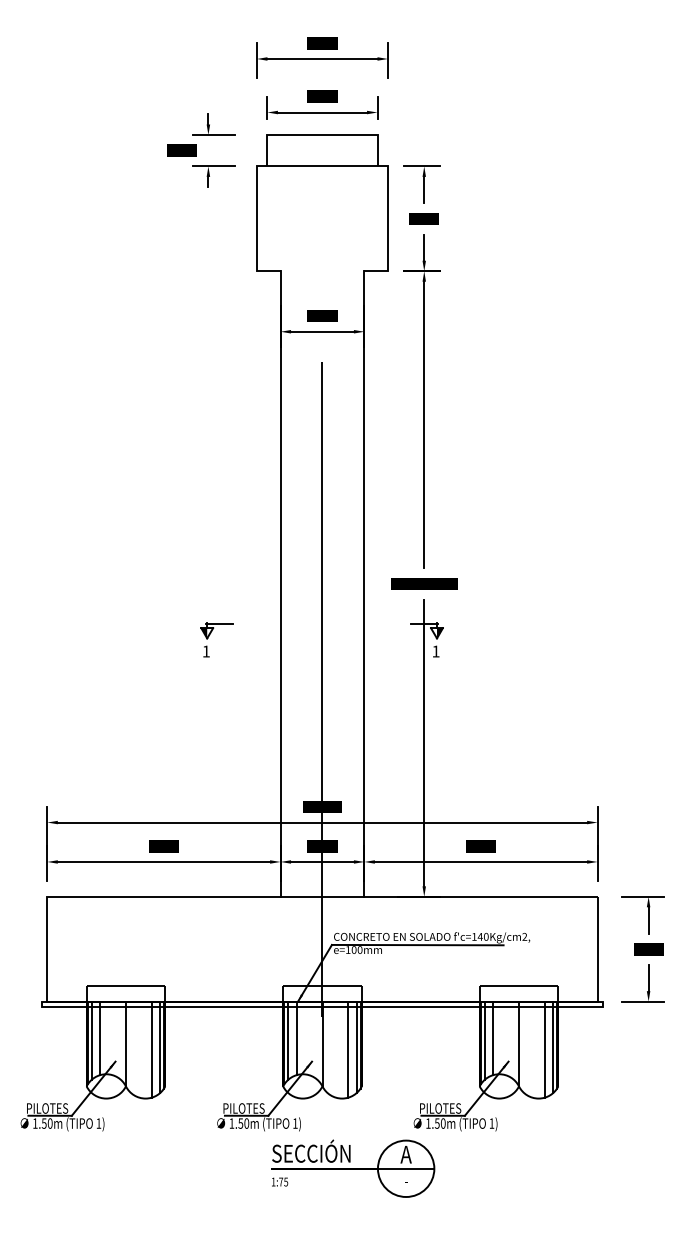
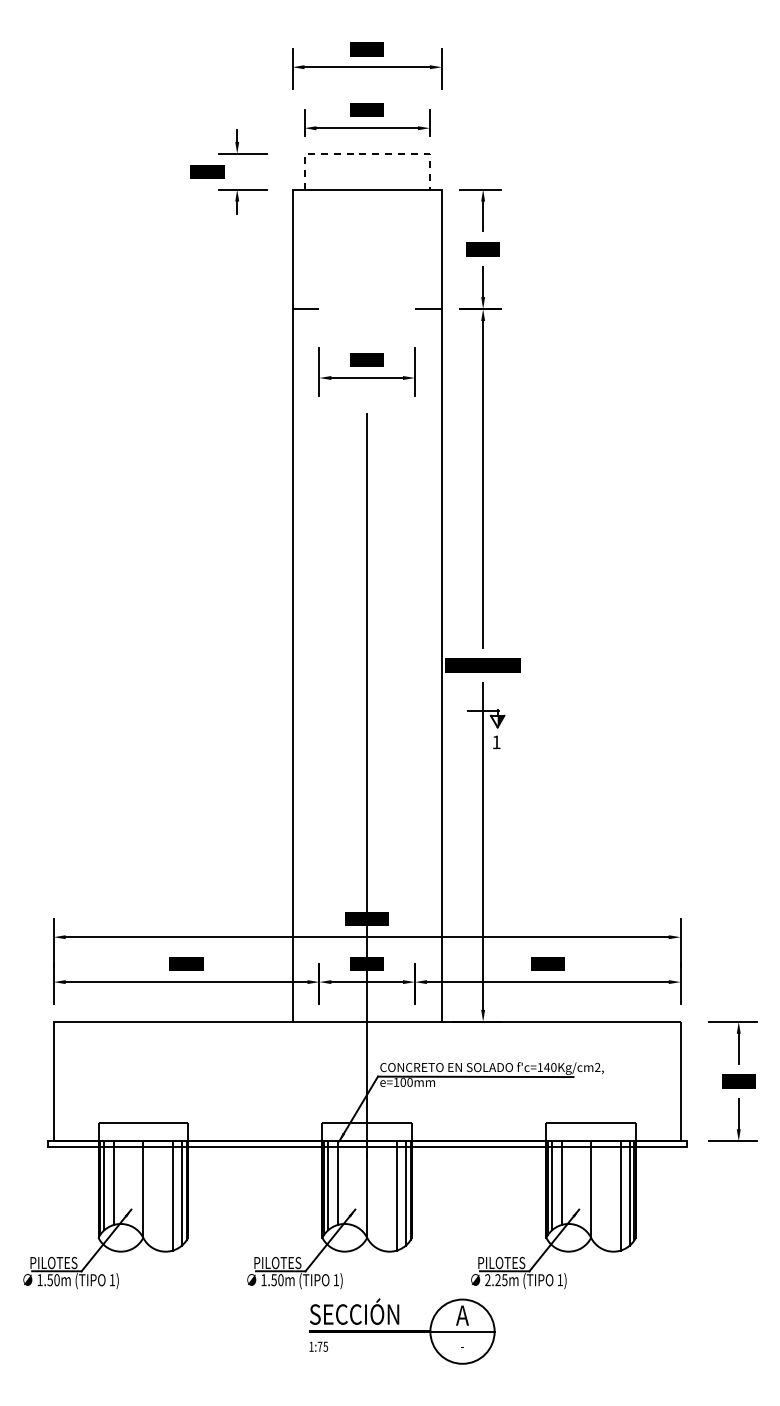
line: (322, 134) -> (367, 153), solid -> dashed
line: (280, 584) -> (293, 665), moved
line: (364, 584) -> (441, 665), moved
part: (210, 634) -> (239, 723), removed
text: (435, 1123) -> (496, 1280), 1.50m -> 2.25m

